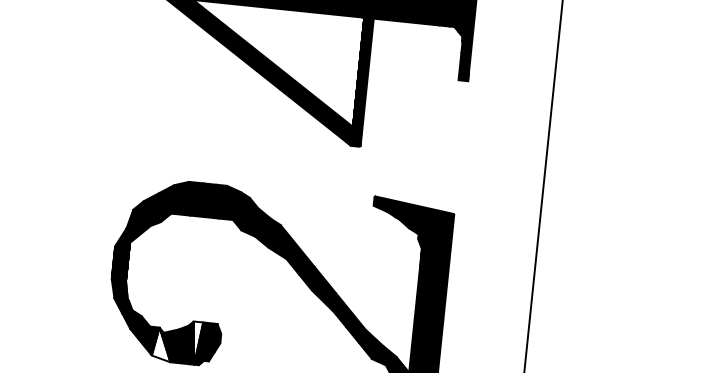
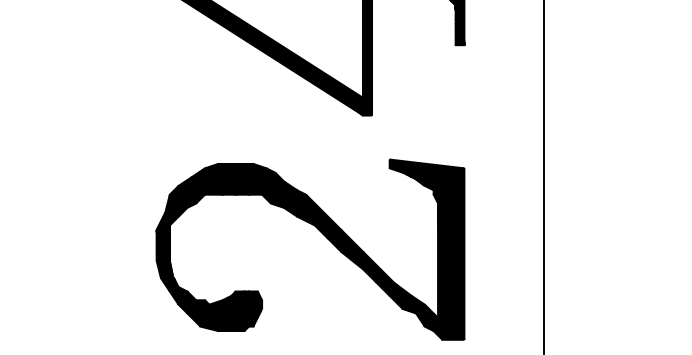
fill: (195, 343) -> (239, 311), added
fill: (162, 344) -> (209, 315), added

